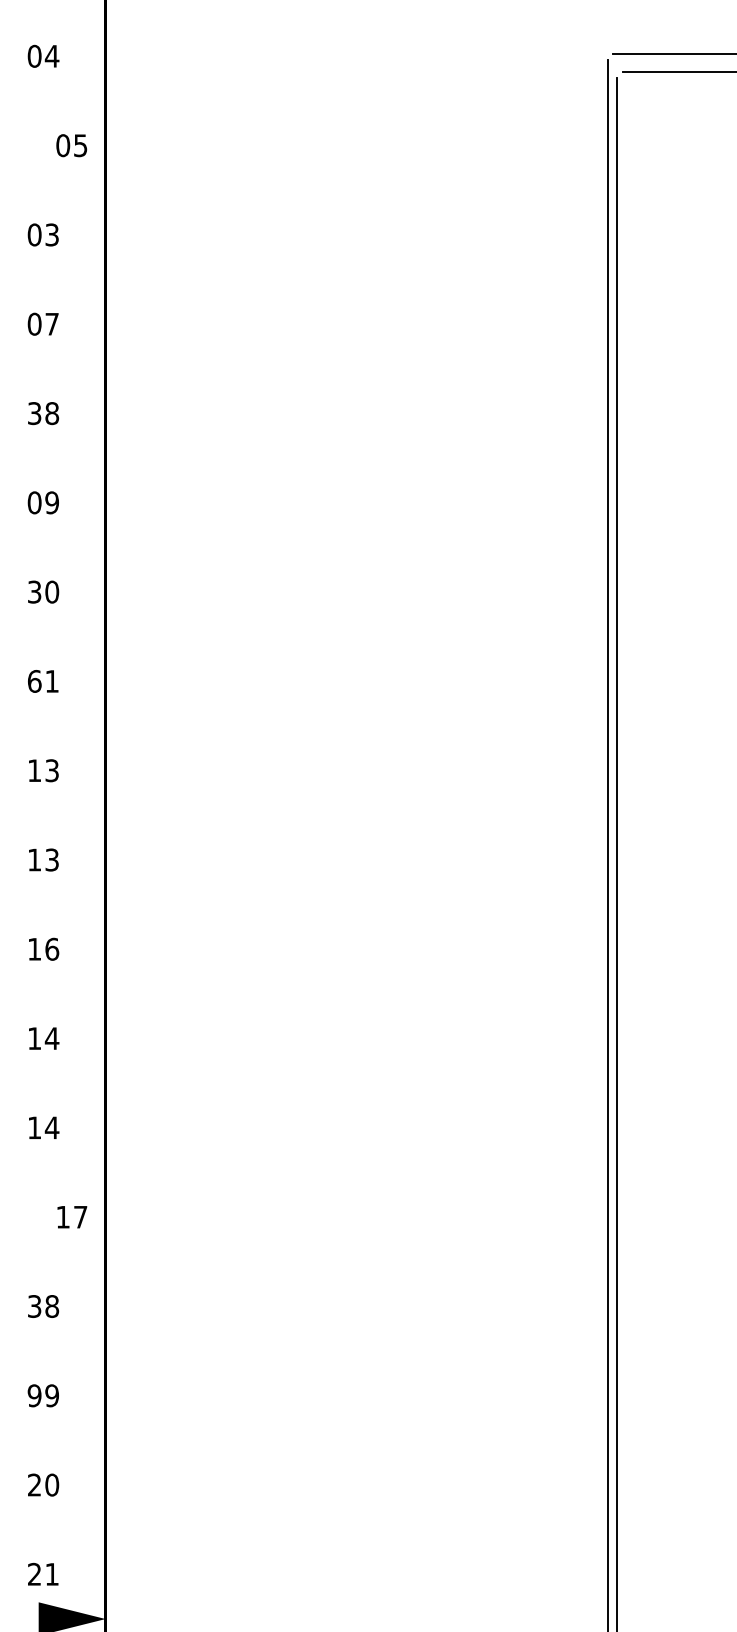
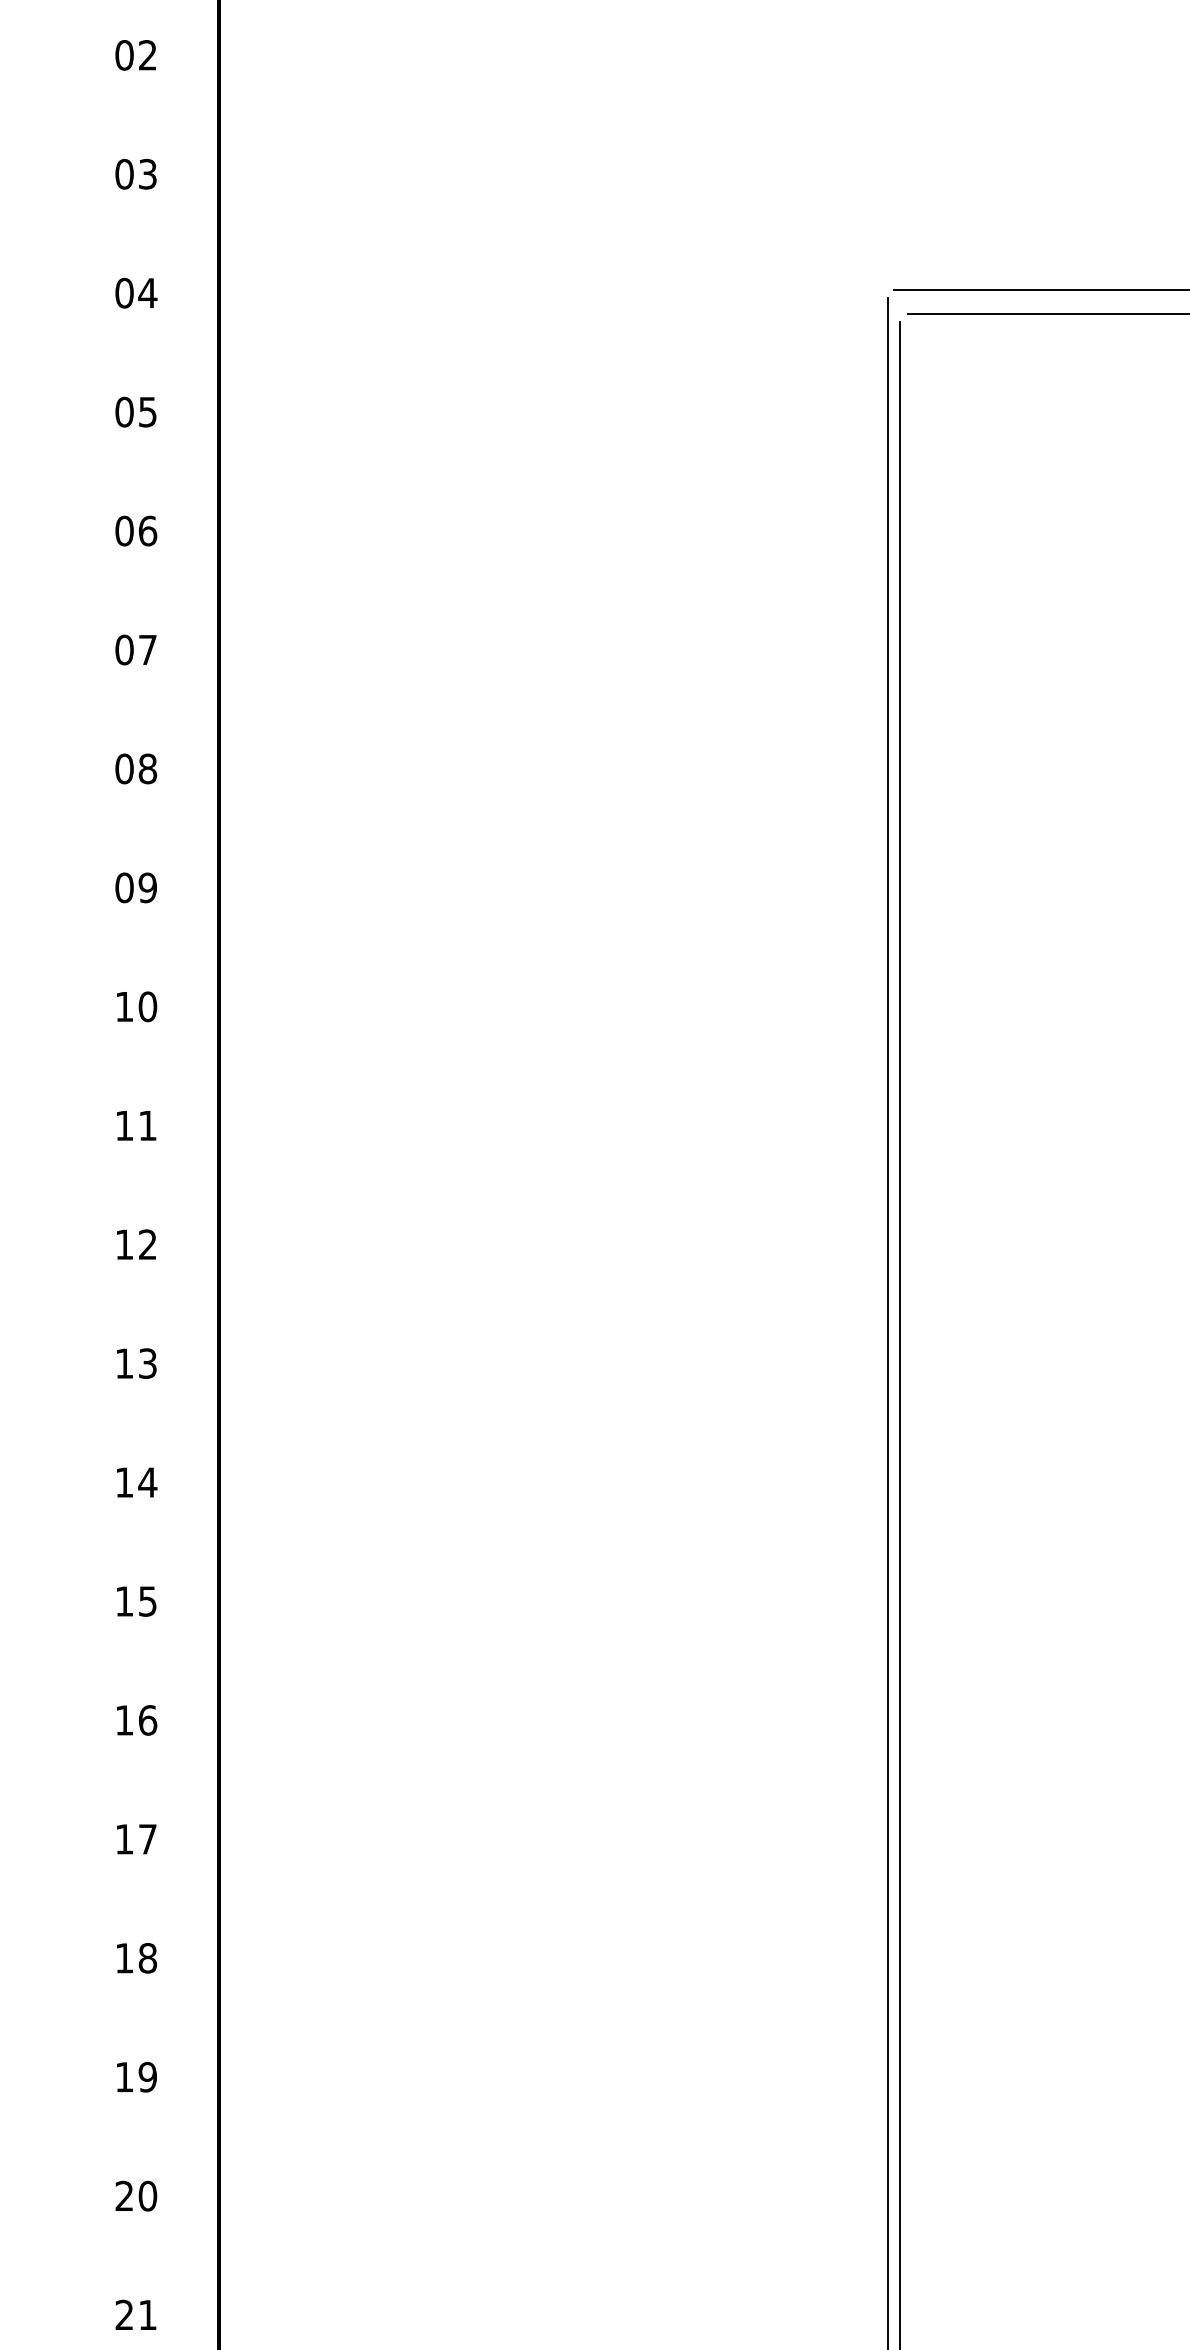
text: (71, 145) -> (135, 411), moved
text: (51, 234) -> (147, 530), 03 -> 06
text: (34, 413) -> (124, 768), 38 -> 08
text: (34, 591) -> (124, 1006), 30 -> 10
text: (34, 681) -> (124, 1125), 61 -> 11
text: (51, 770) -> (147, 1244), 13 -> 12
text: (51, 949) -> (147, 1482), 16 -> 14
text: (51, 1038) -> (147, 1601), 14 -> 15
text: (51, 1127) -> (147, 1720), 14 -> 16
text: (72, 1217) -> (136, 1839), moved
text: (34, 1306) -> (124, 1958), 38 -> 18
text: (34, 1395) -> (124, 2076), 99 -> 19

